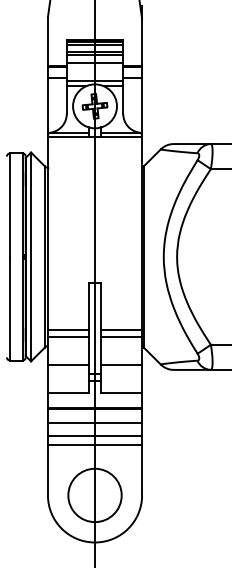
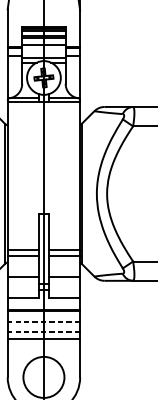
line: (94, 423) -> (43, 322), solid -> dashed
line: (94, 435) -> (43, 331), solid -> dashed

